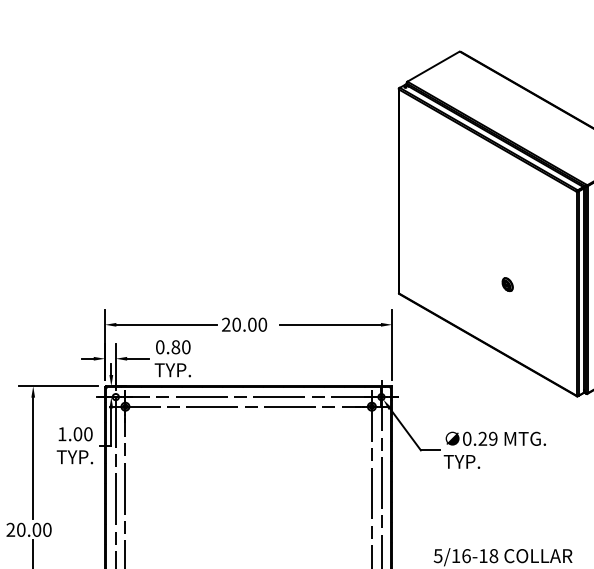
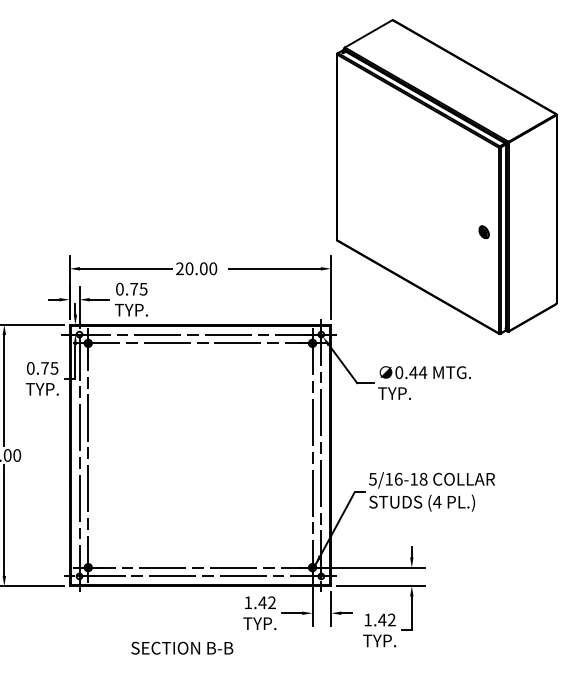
part: (506, 284) -> (483, 232), moved
text: (180, 346) -> (138, 288), 0.80 -> 0.75
text: (75, 434) -> (42, 368), 1.00 -> 0.75
text: (488, 438) -> (418, 372), 0.29 -> 0.44

